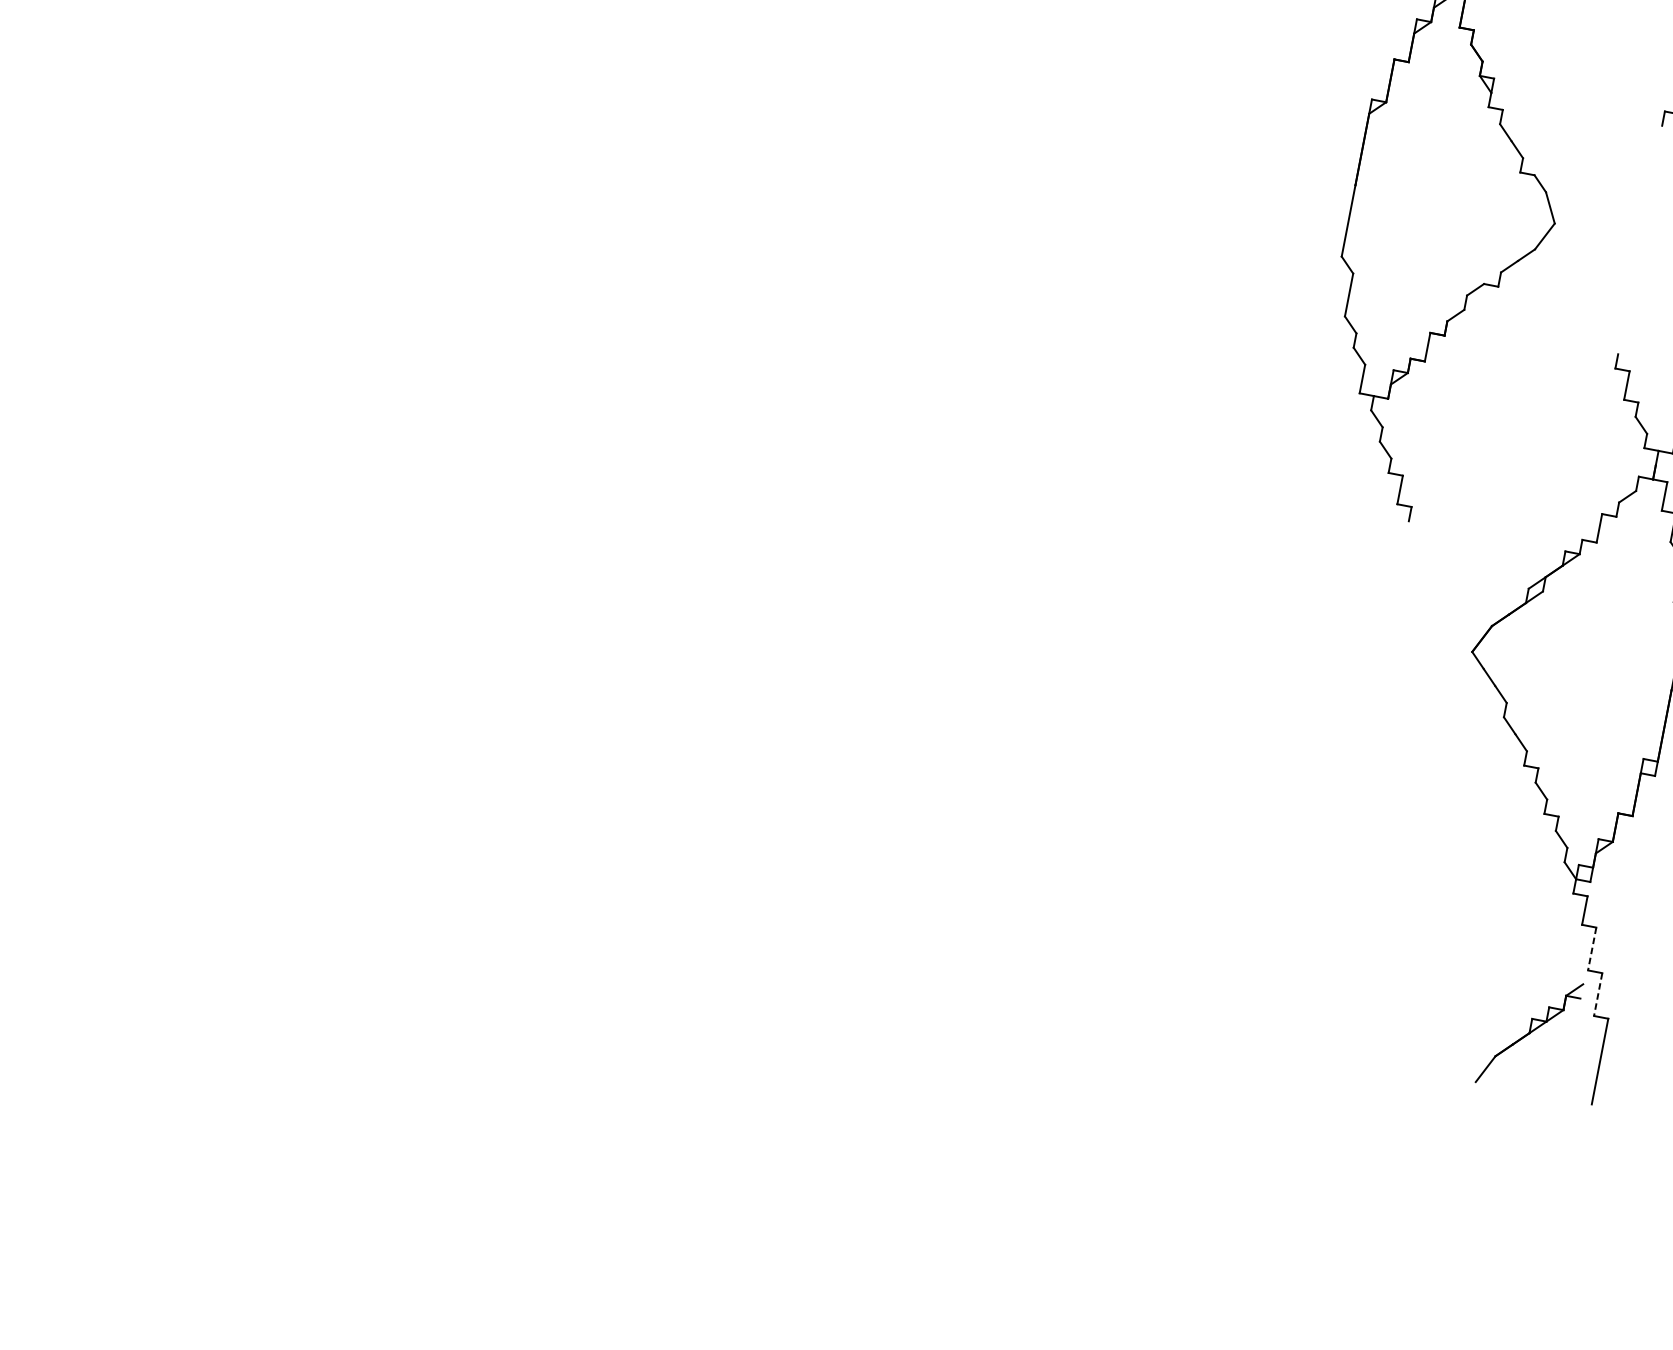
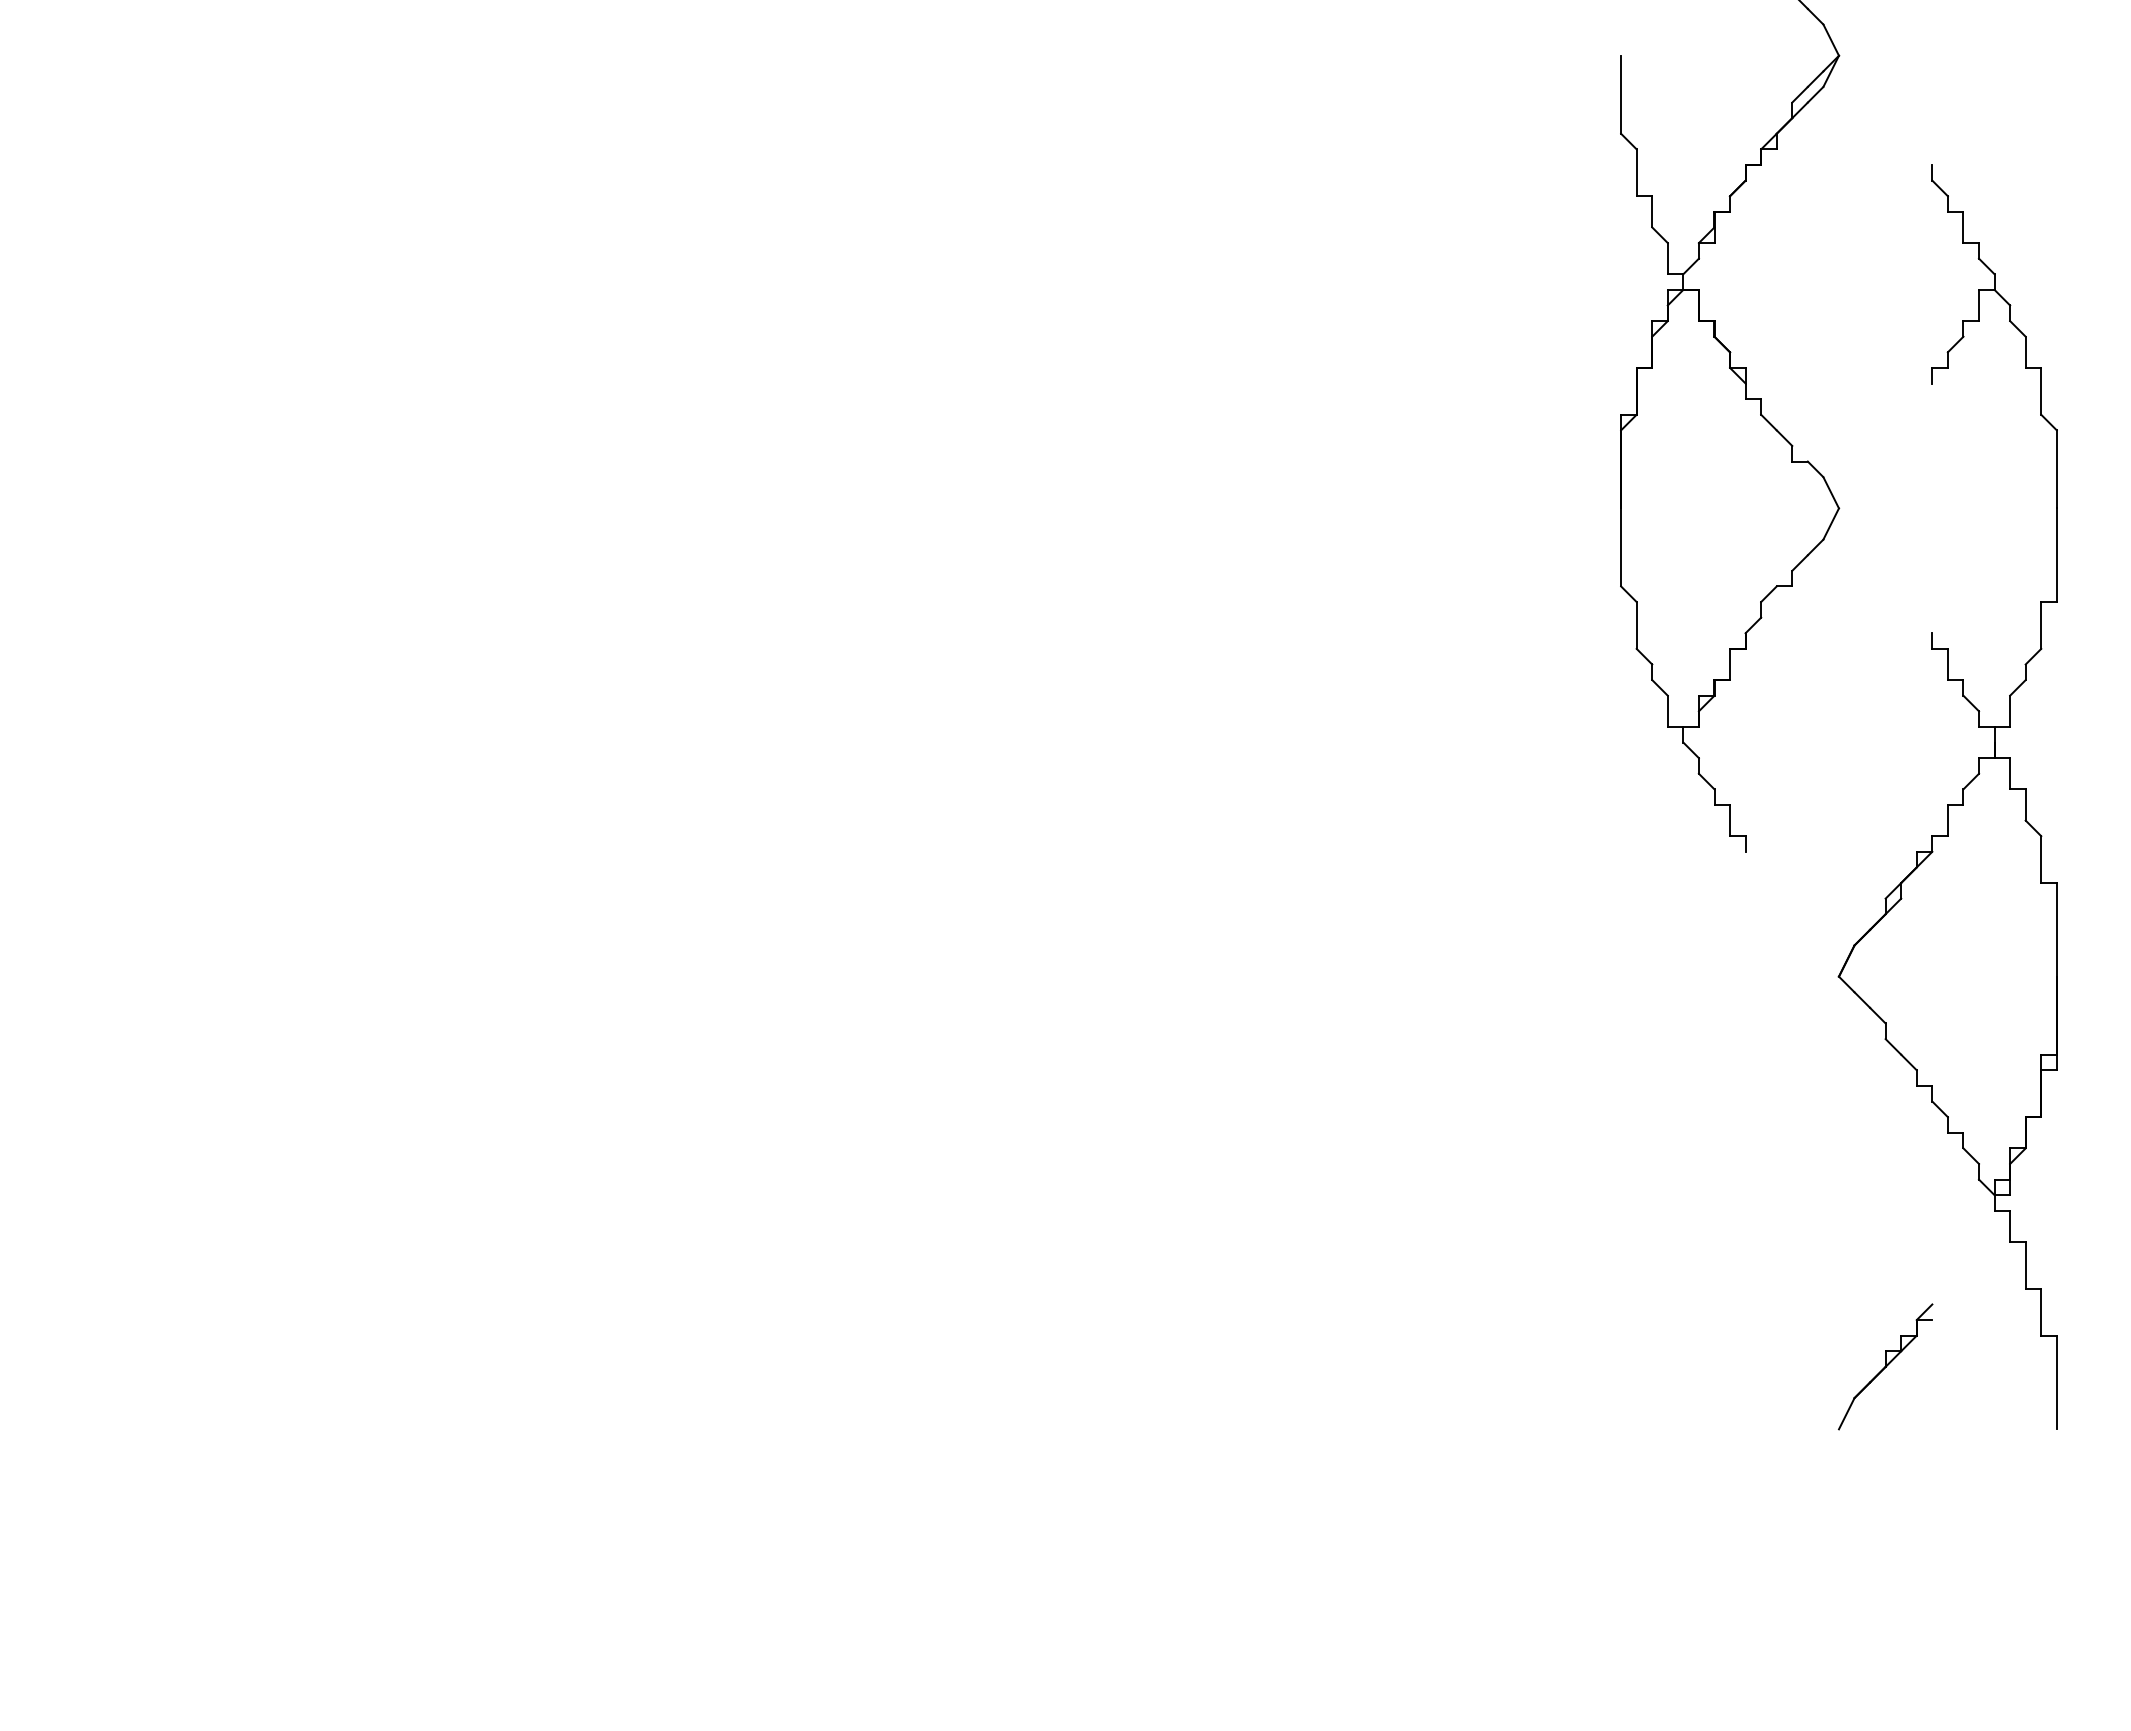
line: (1592, 949) -> (2025, 1265), dashed -> solid
line: (1598, 994) -> (2041, 1312), dashed -> solid
part: (1529, 1032) -> (1885, 1366), moved

